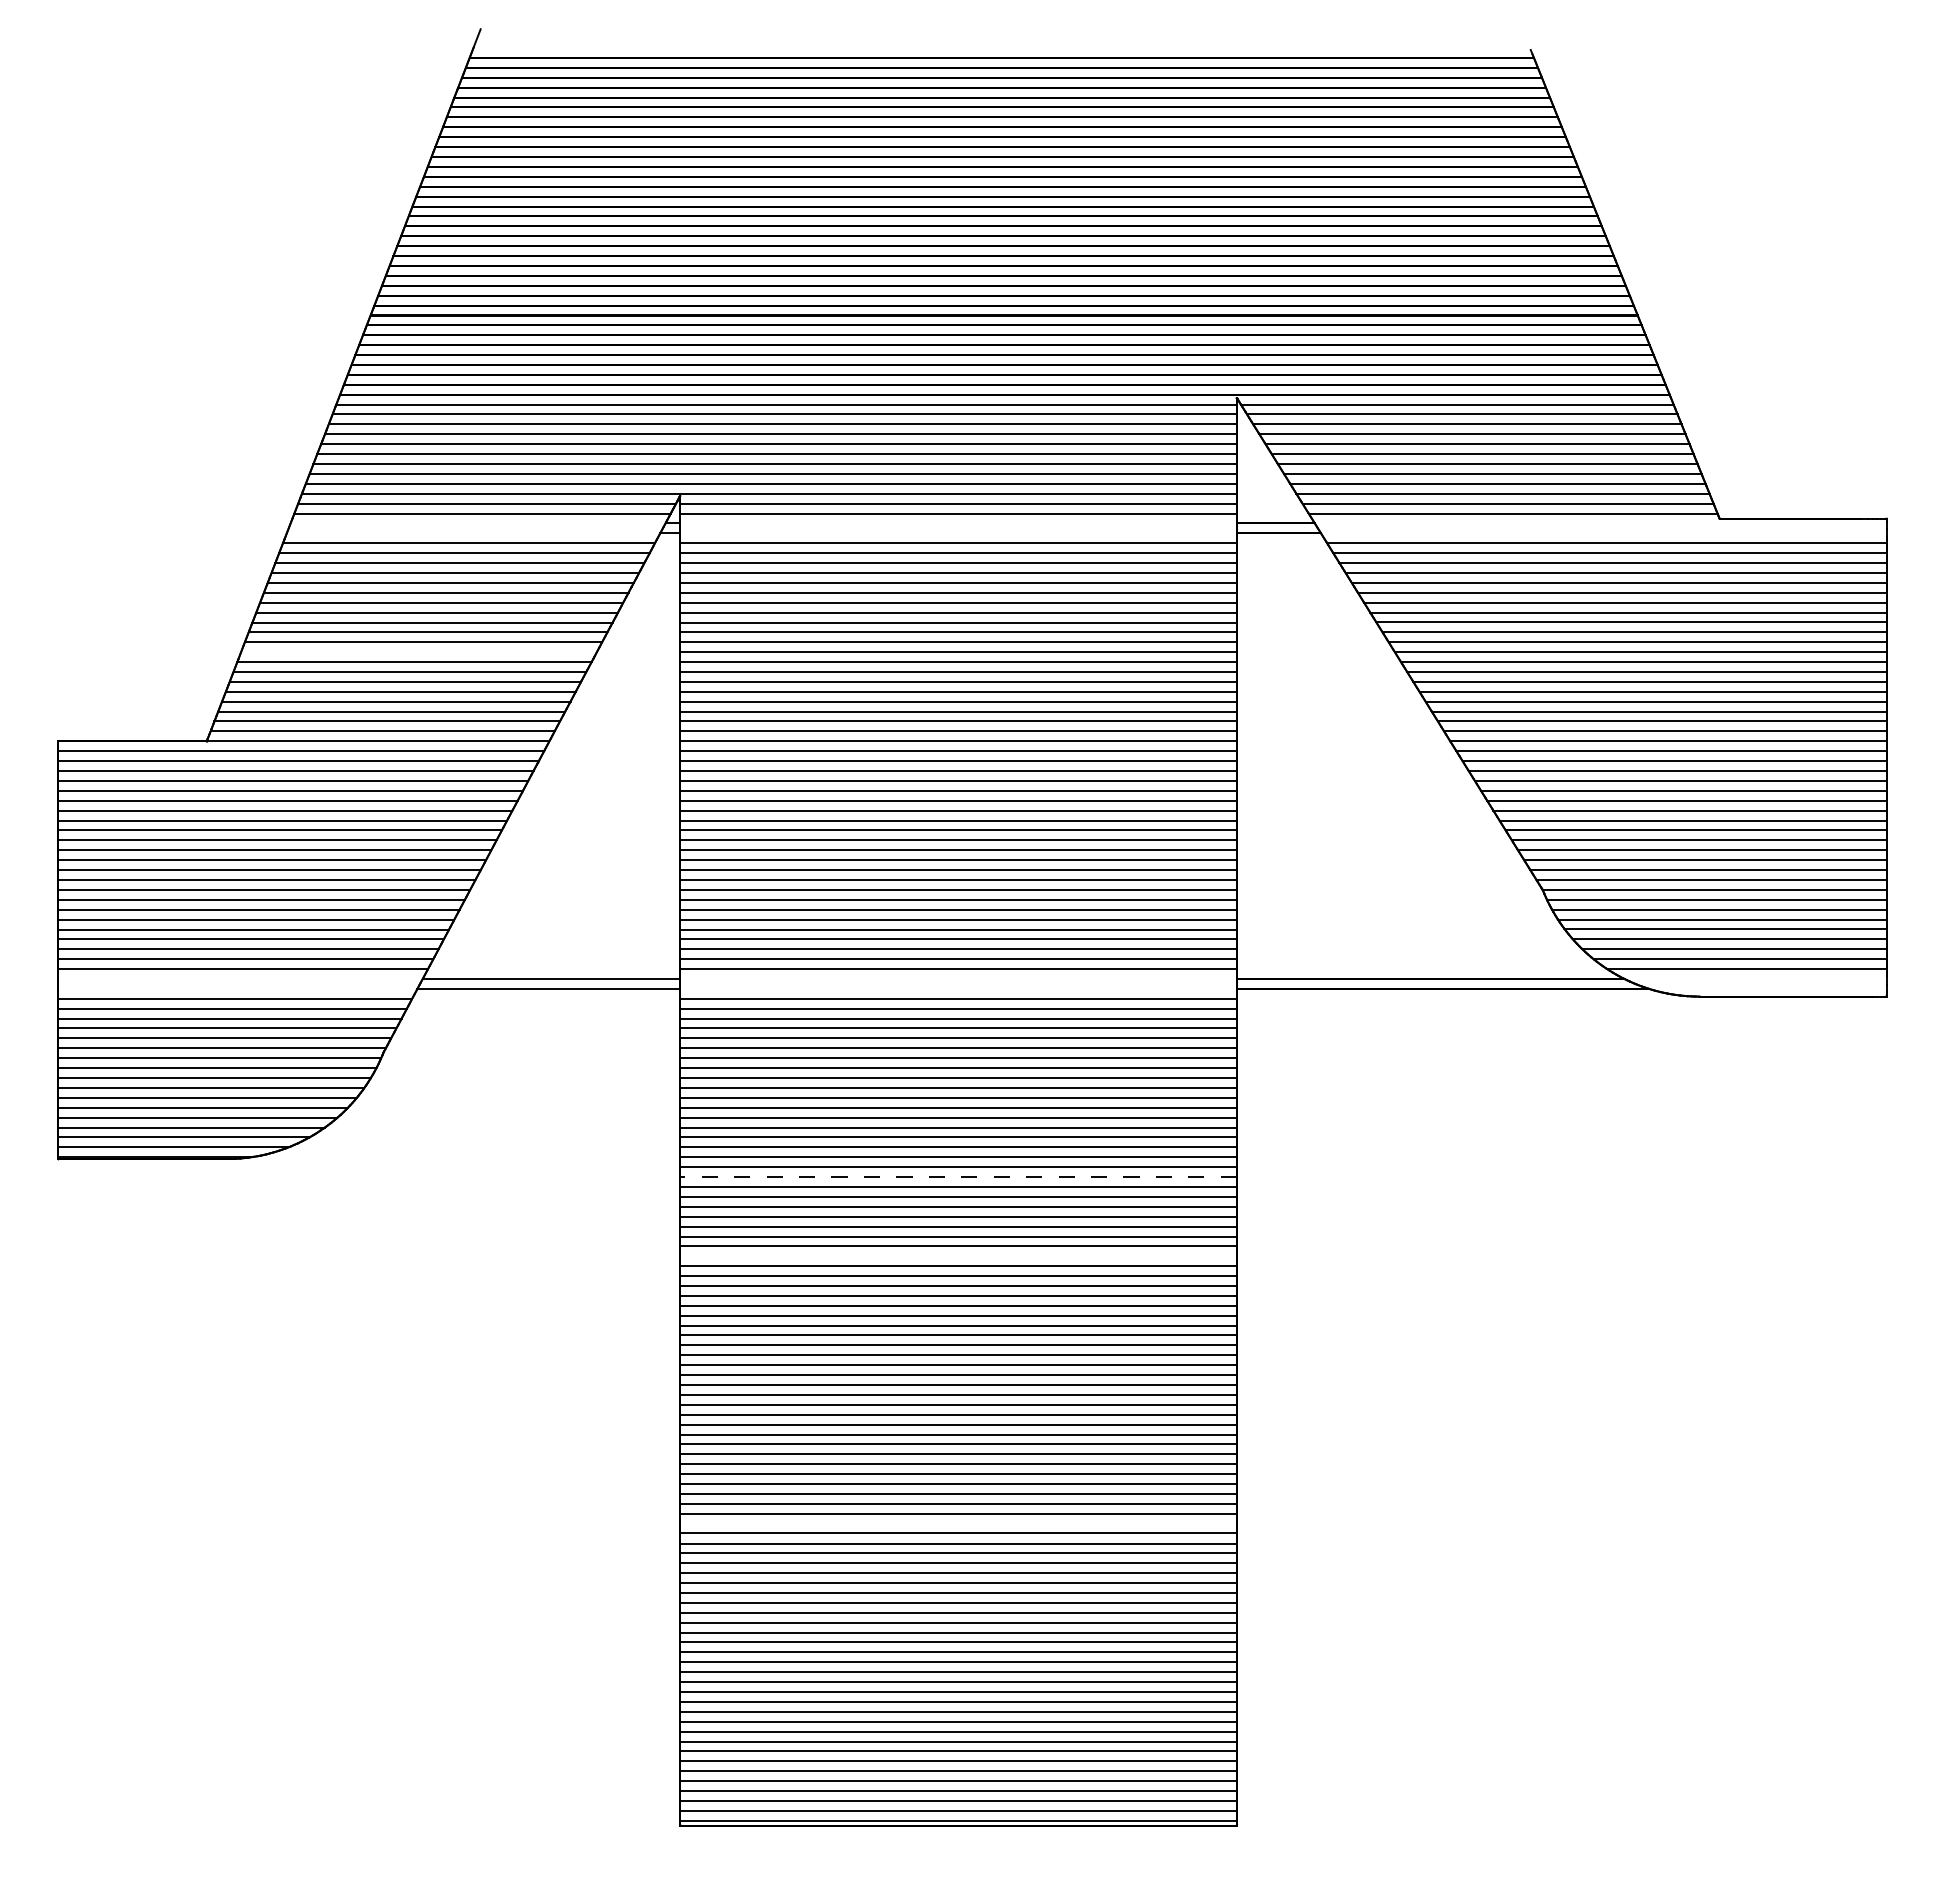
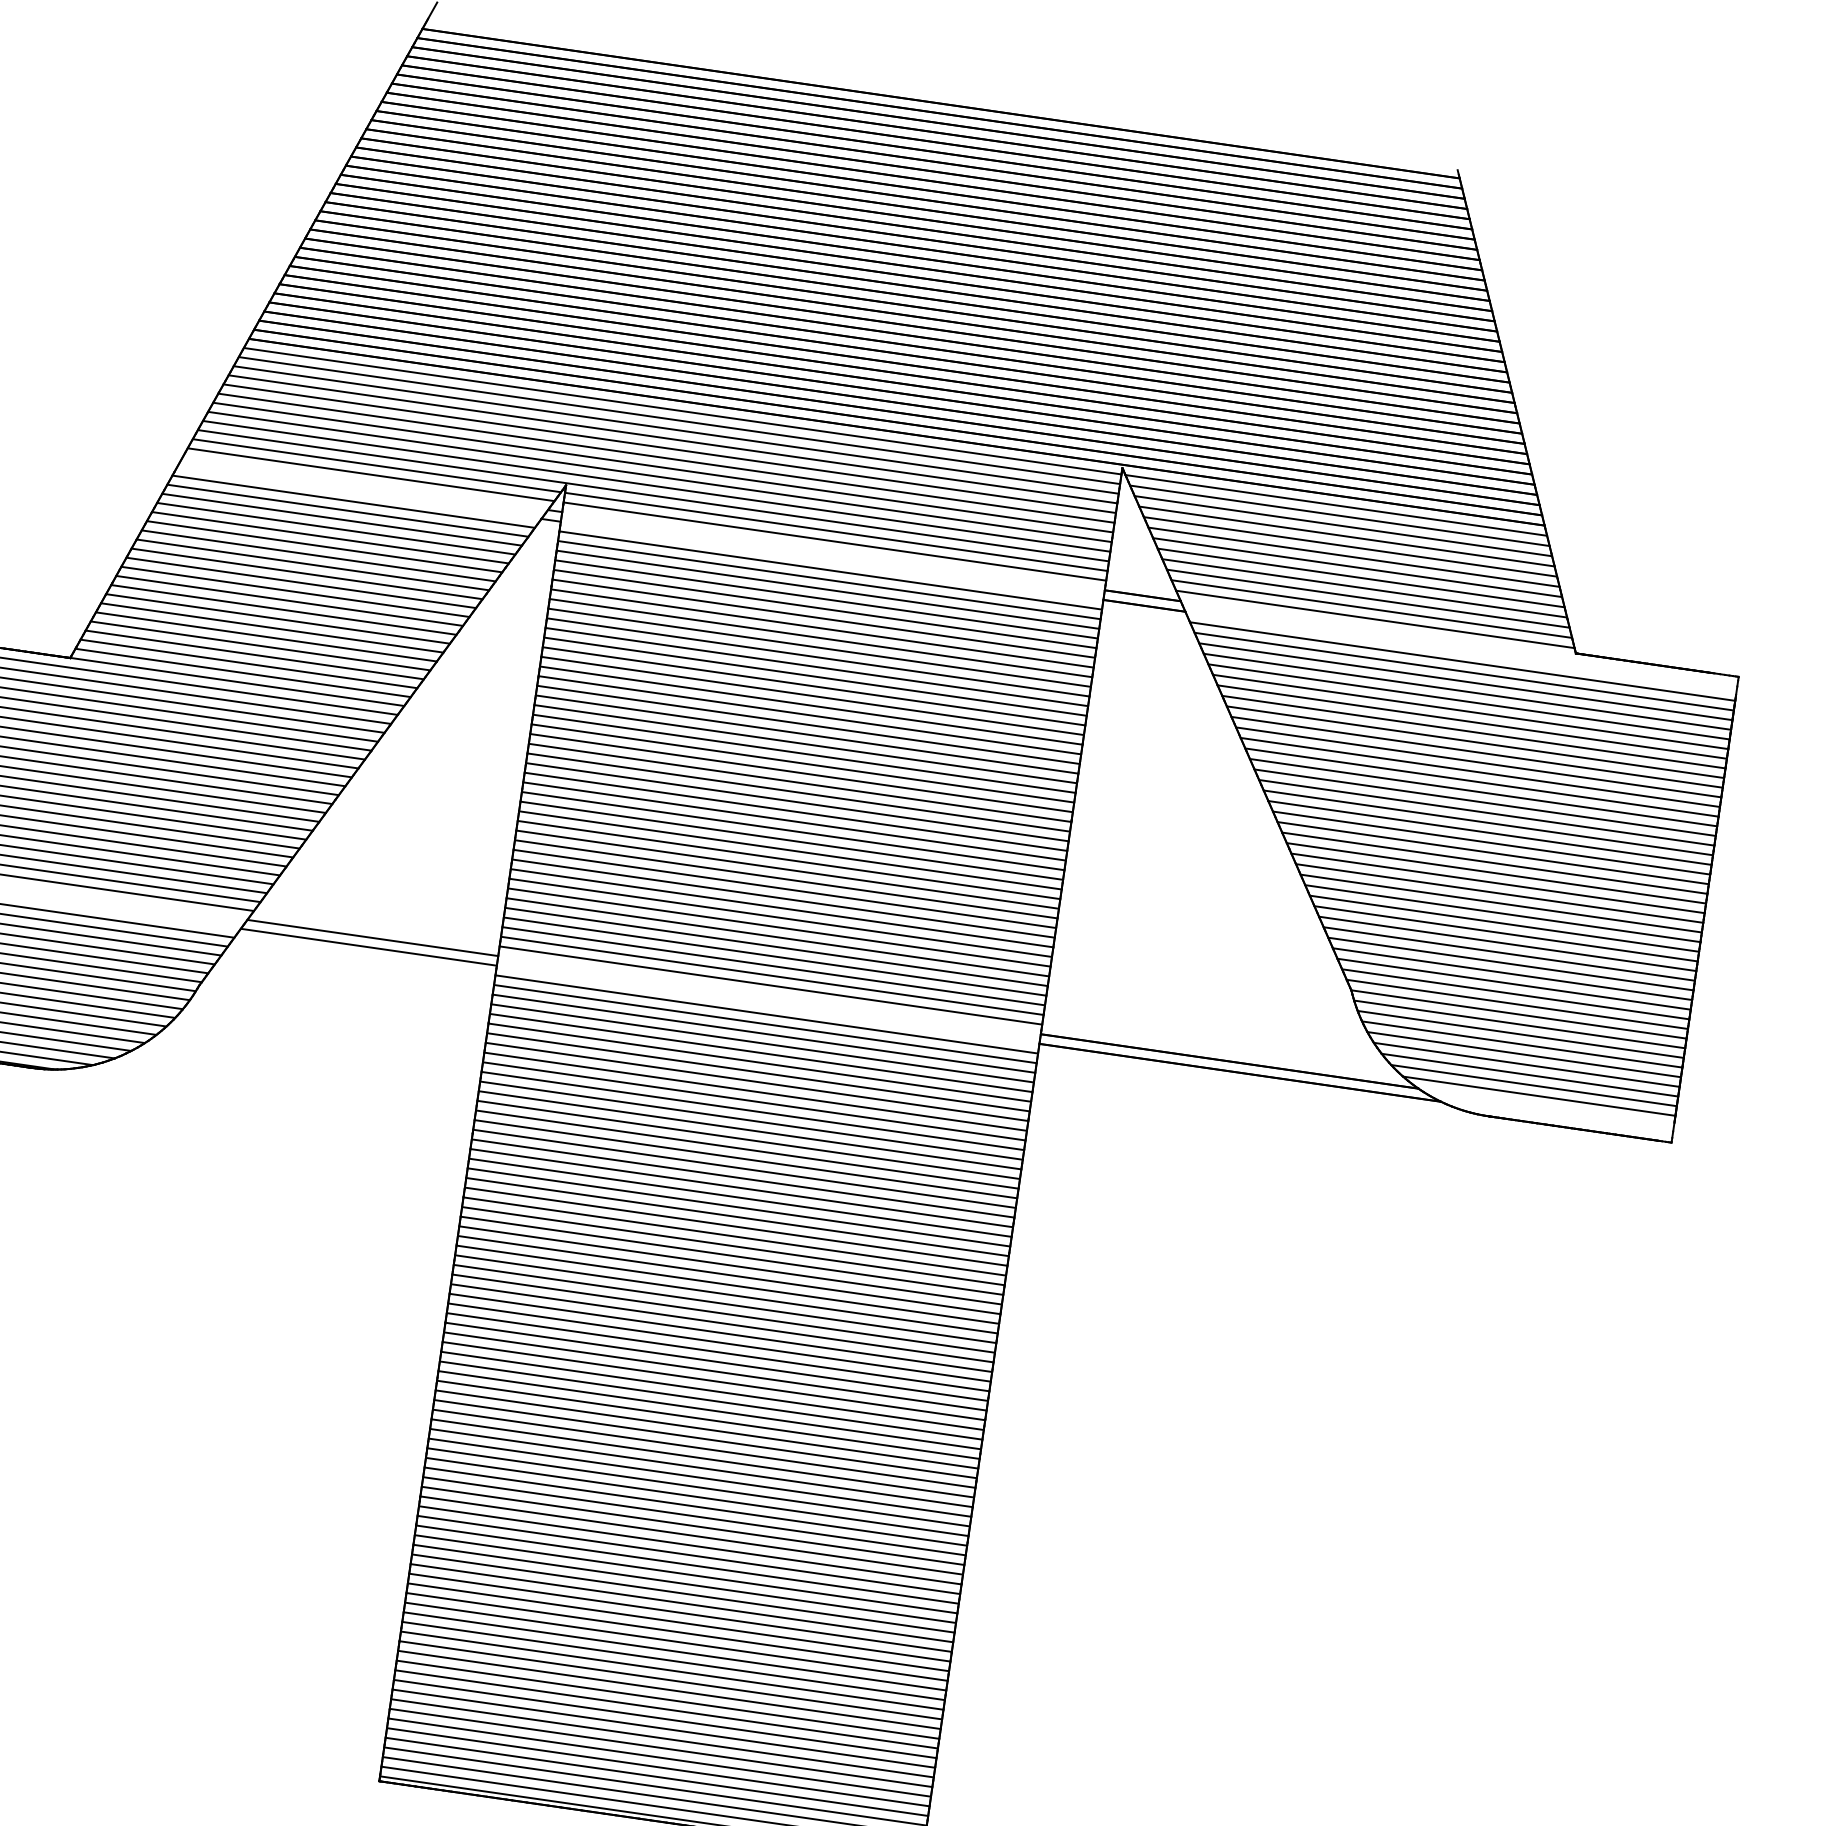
line: (418, 652) -> (289, 601), added
line: (958, 1177) -> (741, 1188), dashed -> solid
line: (958, 1256) -> (730, 1265), added
line: (958, 1523) -> (693, 1525), added

